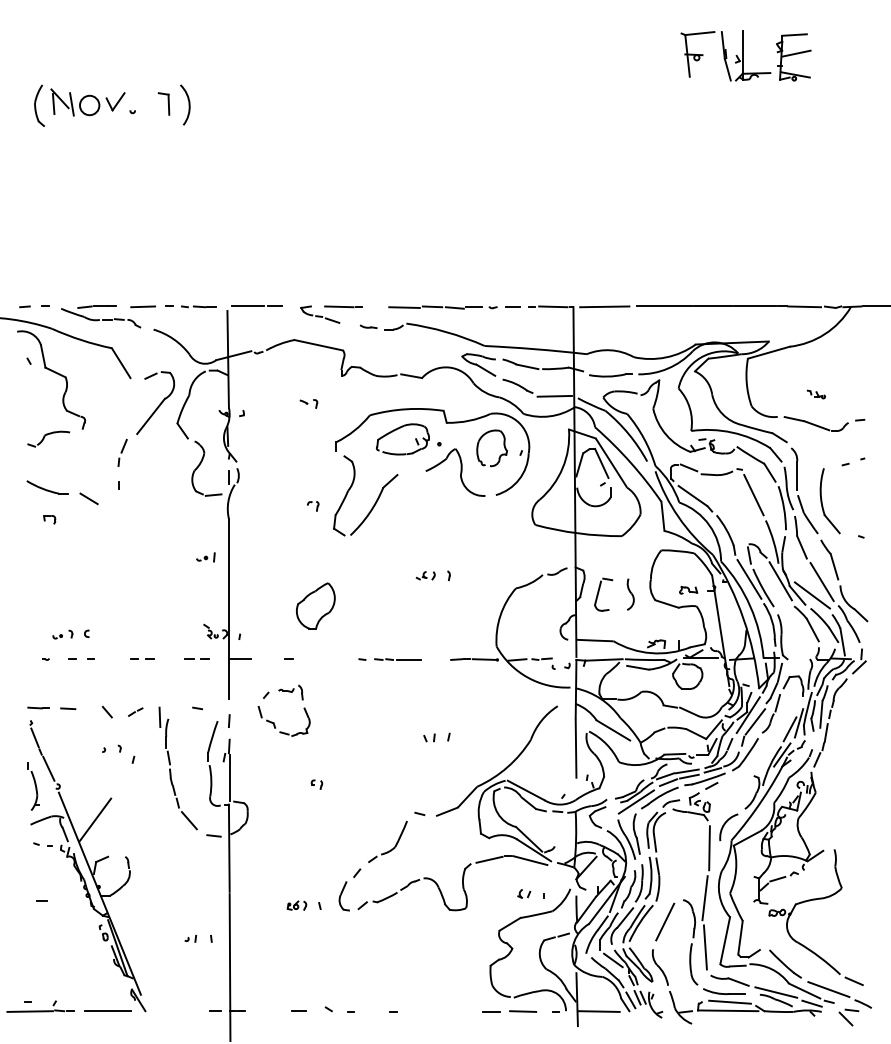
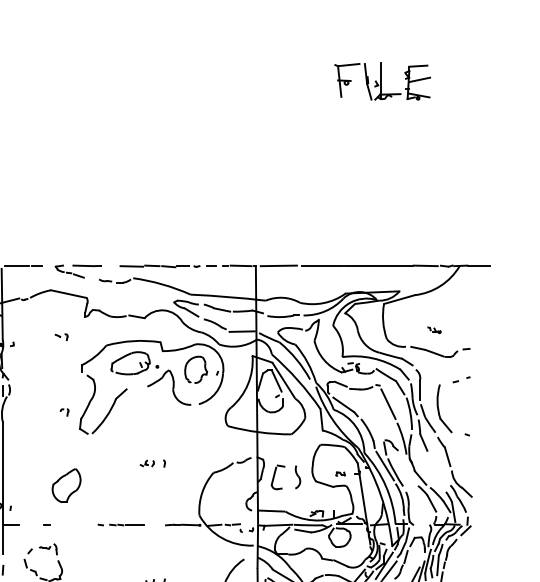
line: (780, 581) -> (407, 467), removed
line: (821, 582) -> (438, 468), removed
part: (688, 589) -> (340, 473), size x0.7
line: (811, 595) -> (430, 477), removed

